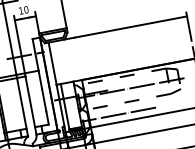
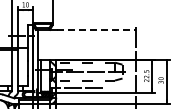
line: (130, 26) -> (96, 29), solid -> dashed

